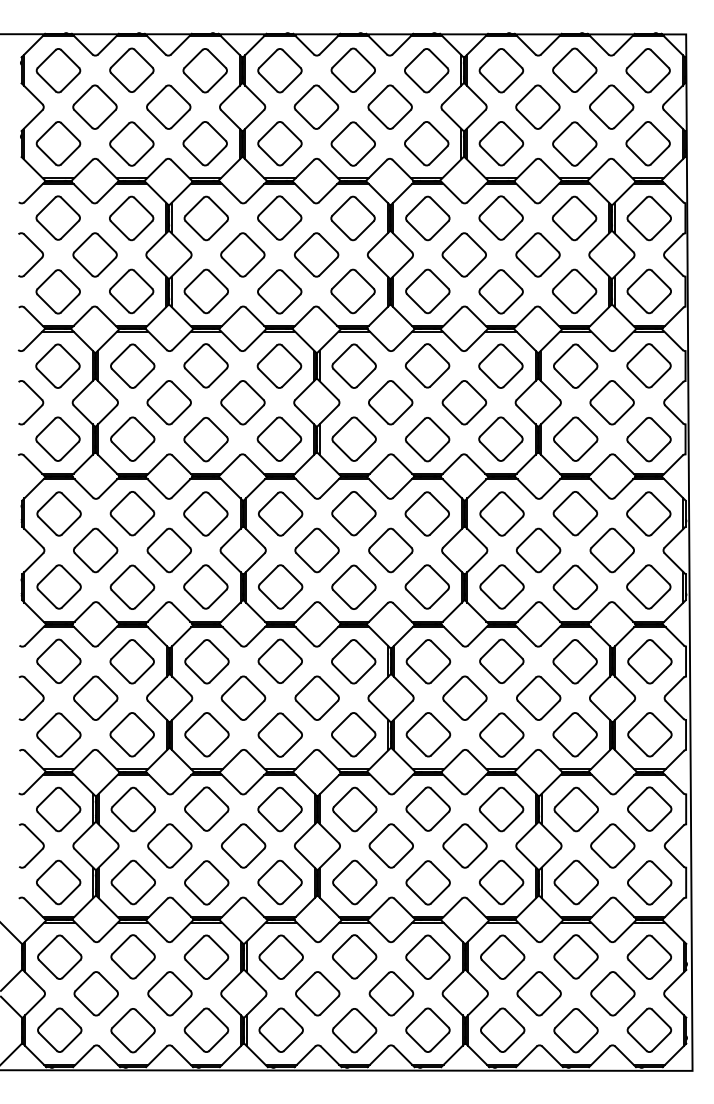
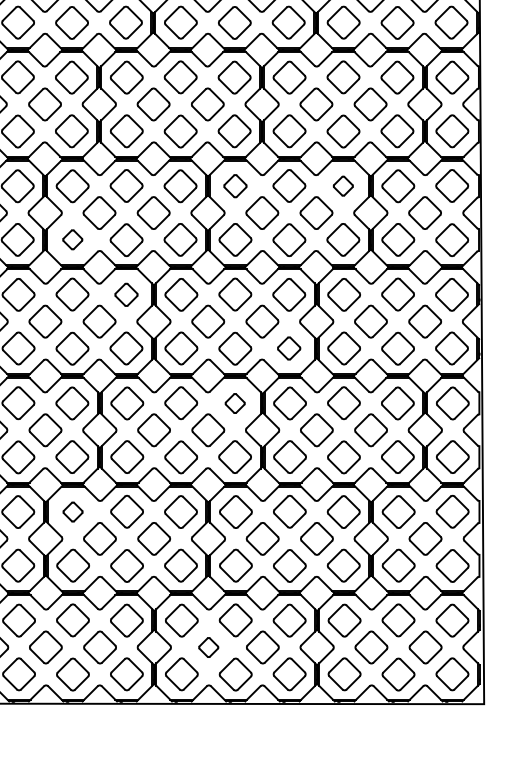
part: (353, 365) -> (234, 185), size x0.7
part: (500, 365) -> (343, 185), size x0.6
part: (132, 438) -> (72, 239), size x0.6
part: (205, 513) -> (126, 294), size x0.7
part: (426, 586) -> (288, 348), size x0.7
part: (353, 661) -> (234, 403), size x0.6
part: (132, 809) -> (72, 512), size x0.6
part: (317, 993) -> (208, 647), size x0.6

